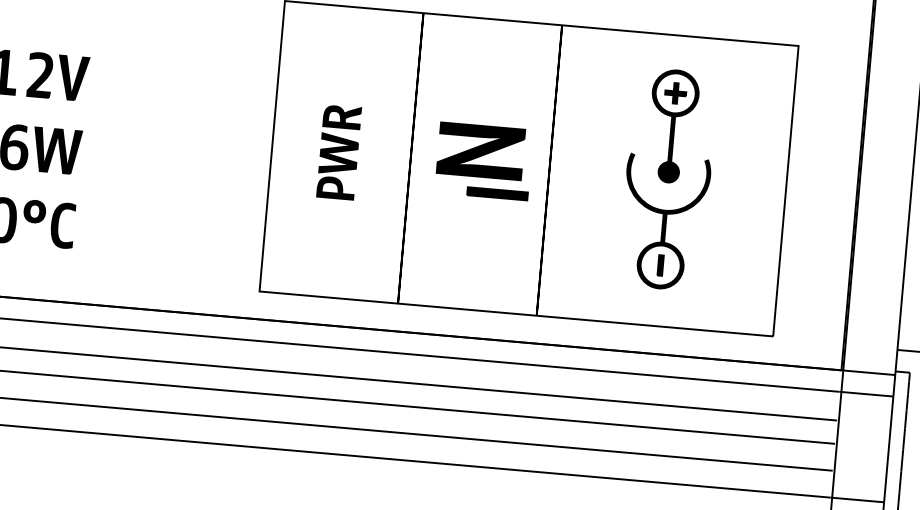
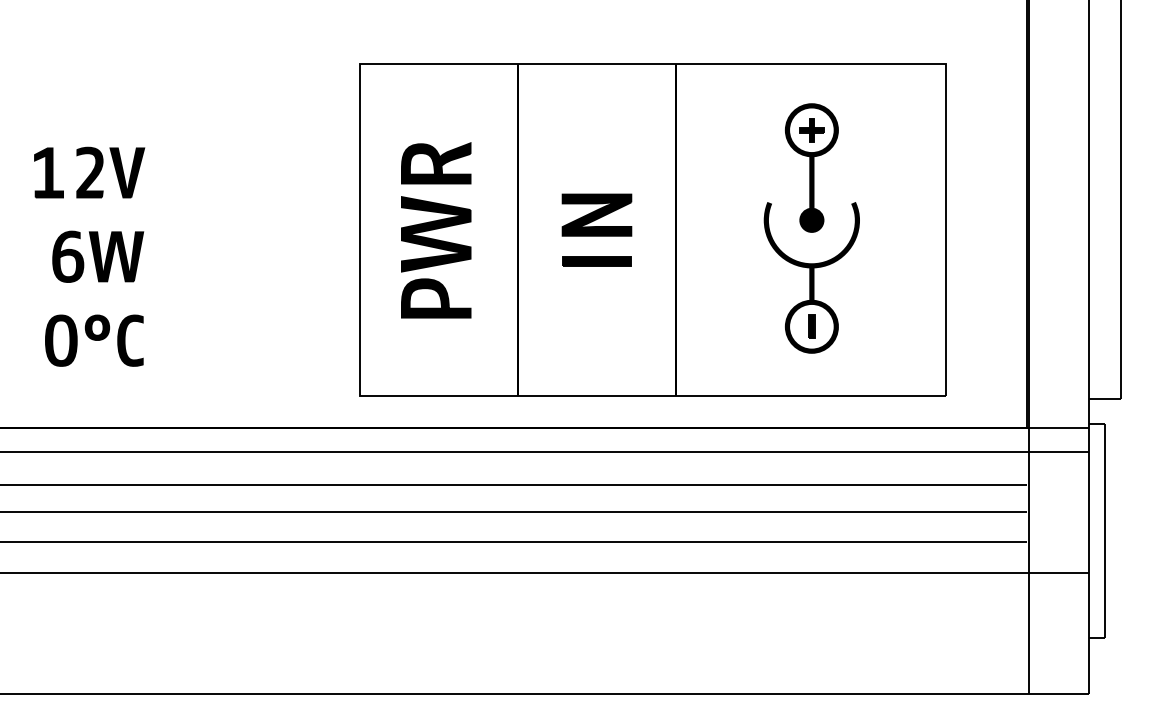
part: (480, 150) -> (596, 214), size x0.71
part: (339, 152) -> (436, 230), size x1.67
part: (497, 193) -> (596, 261), moved

